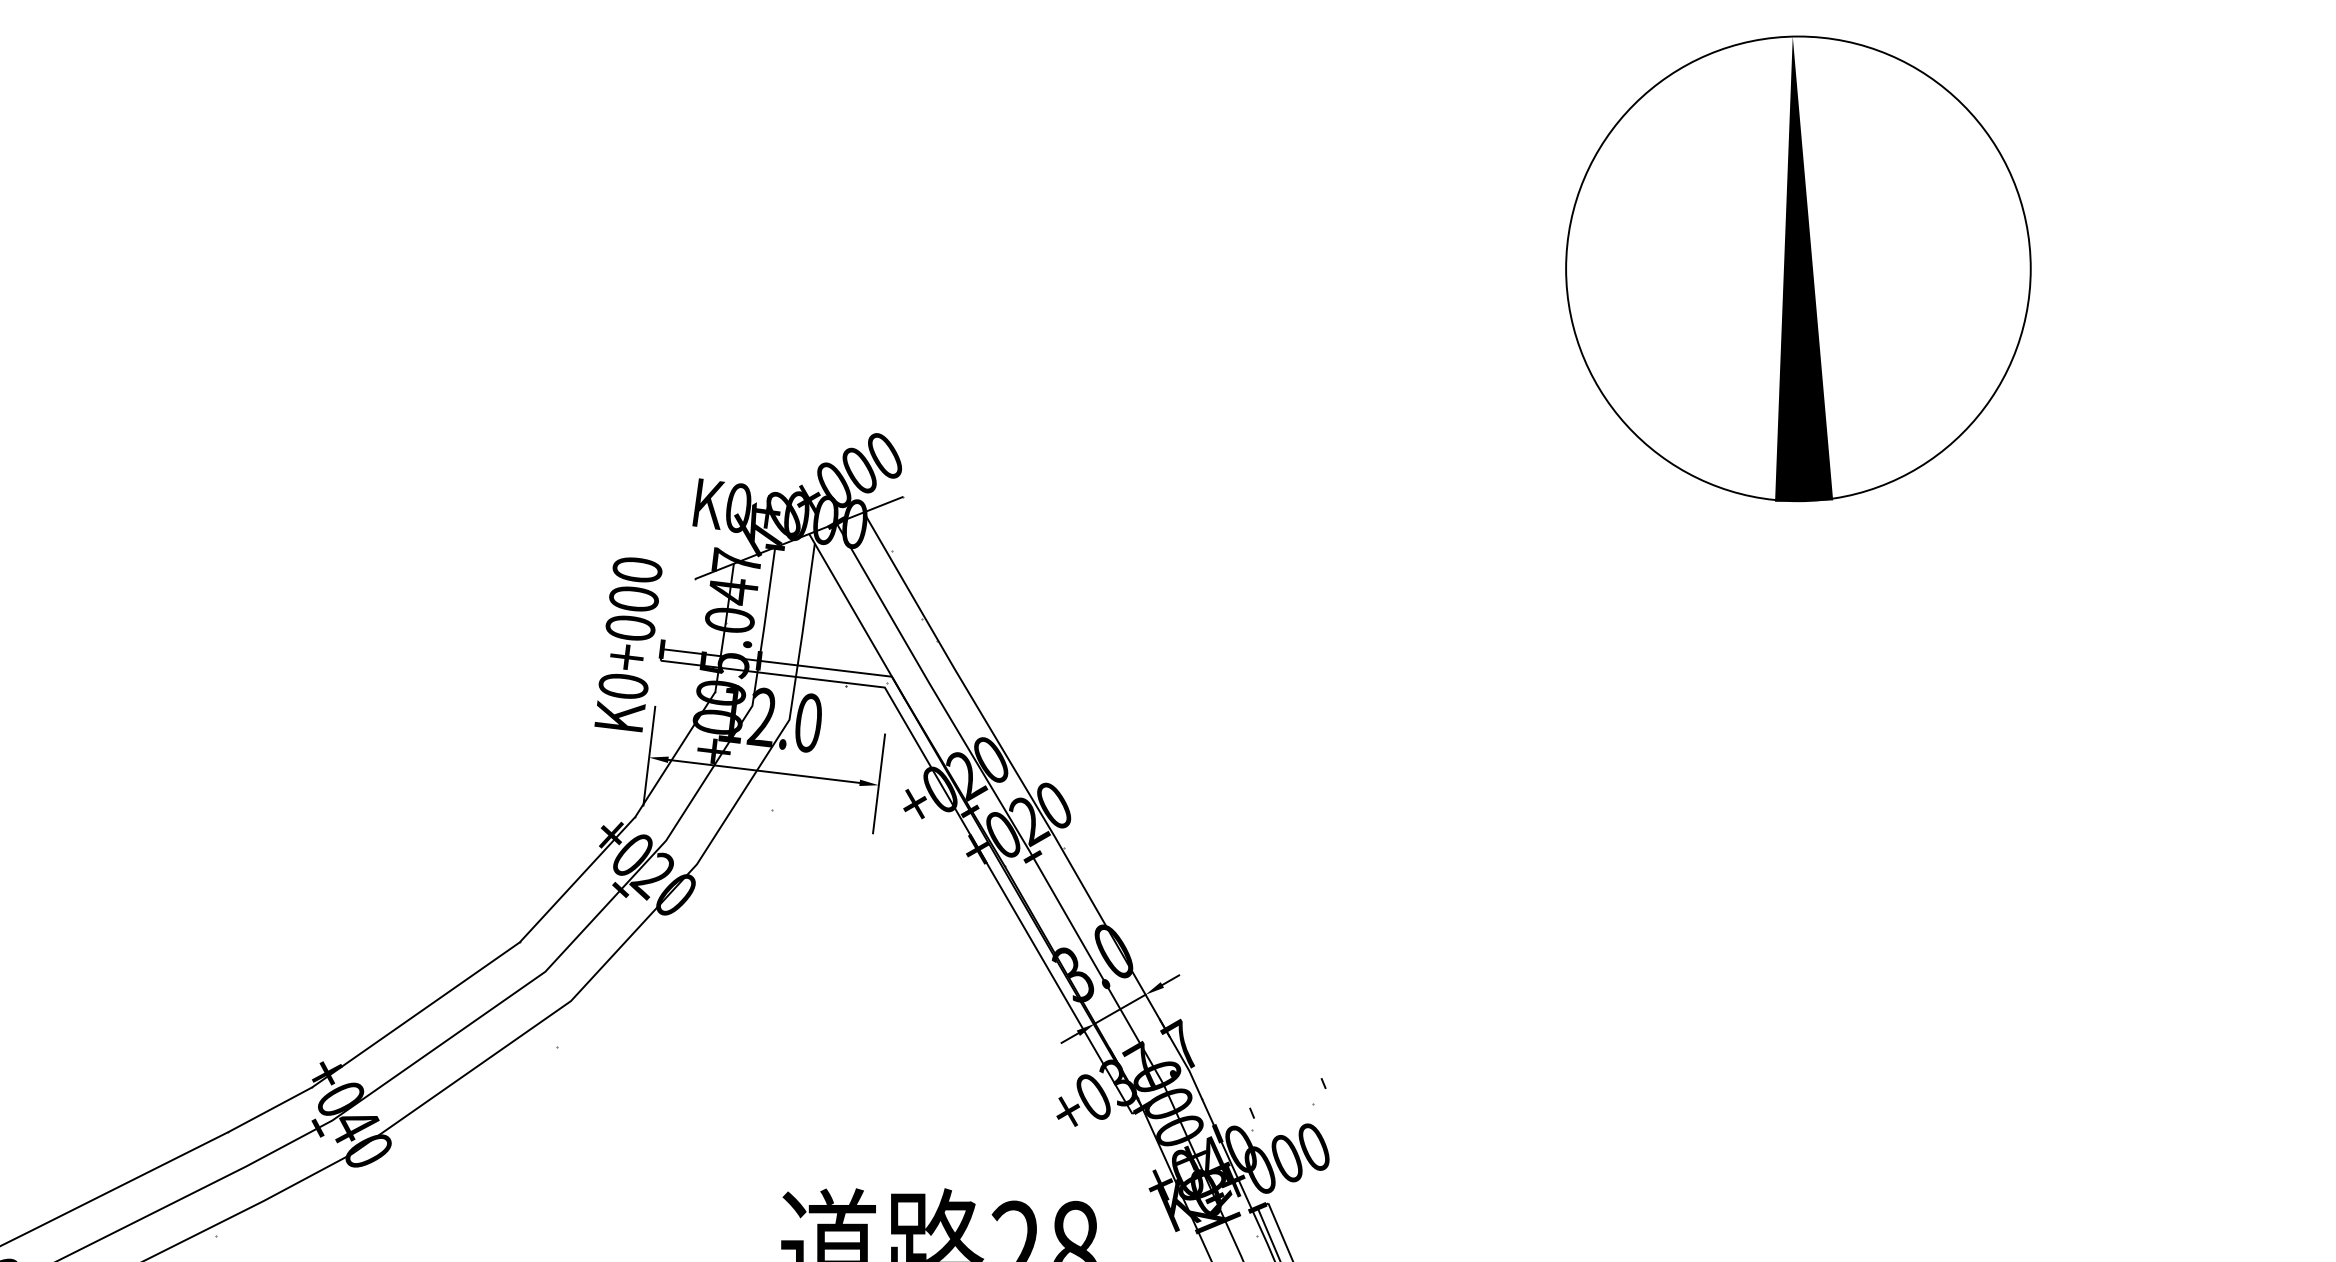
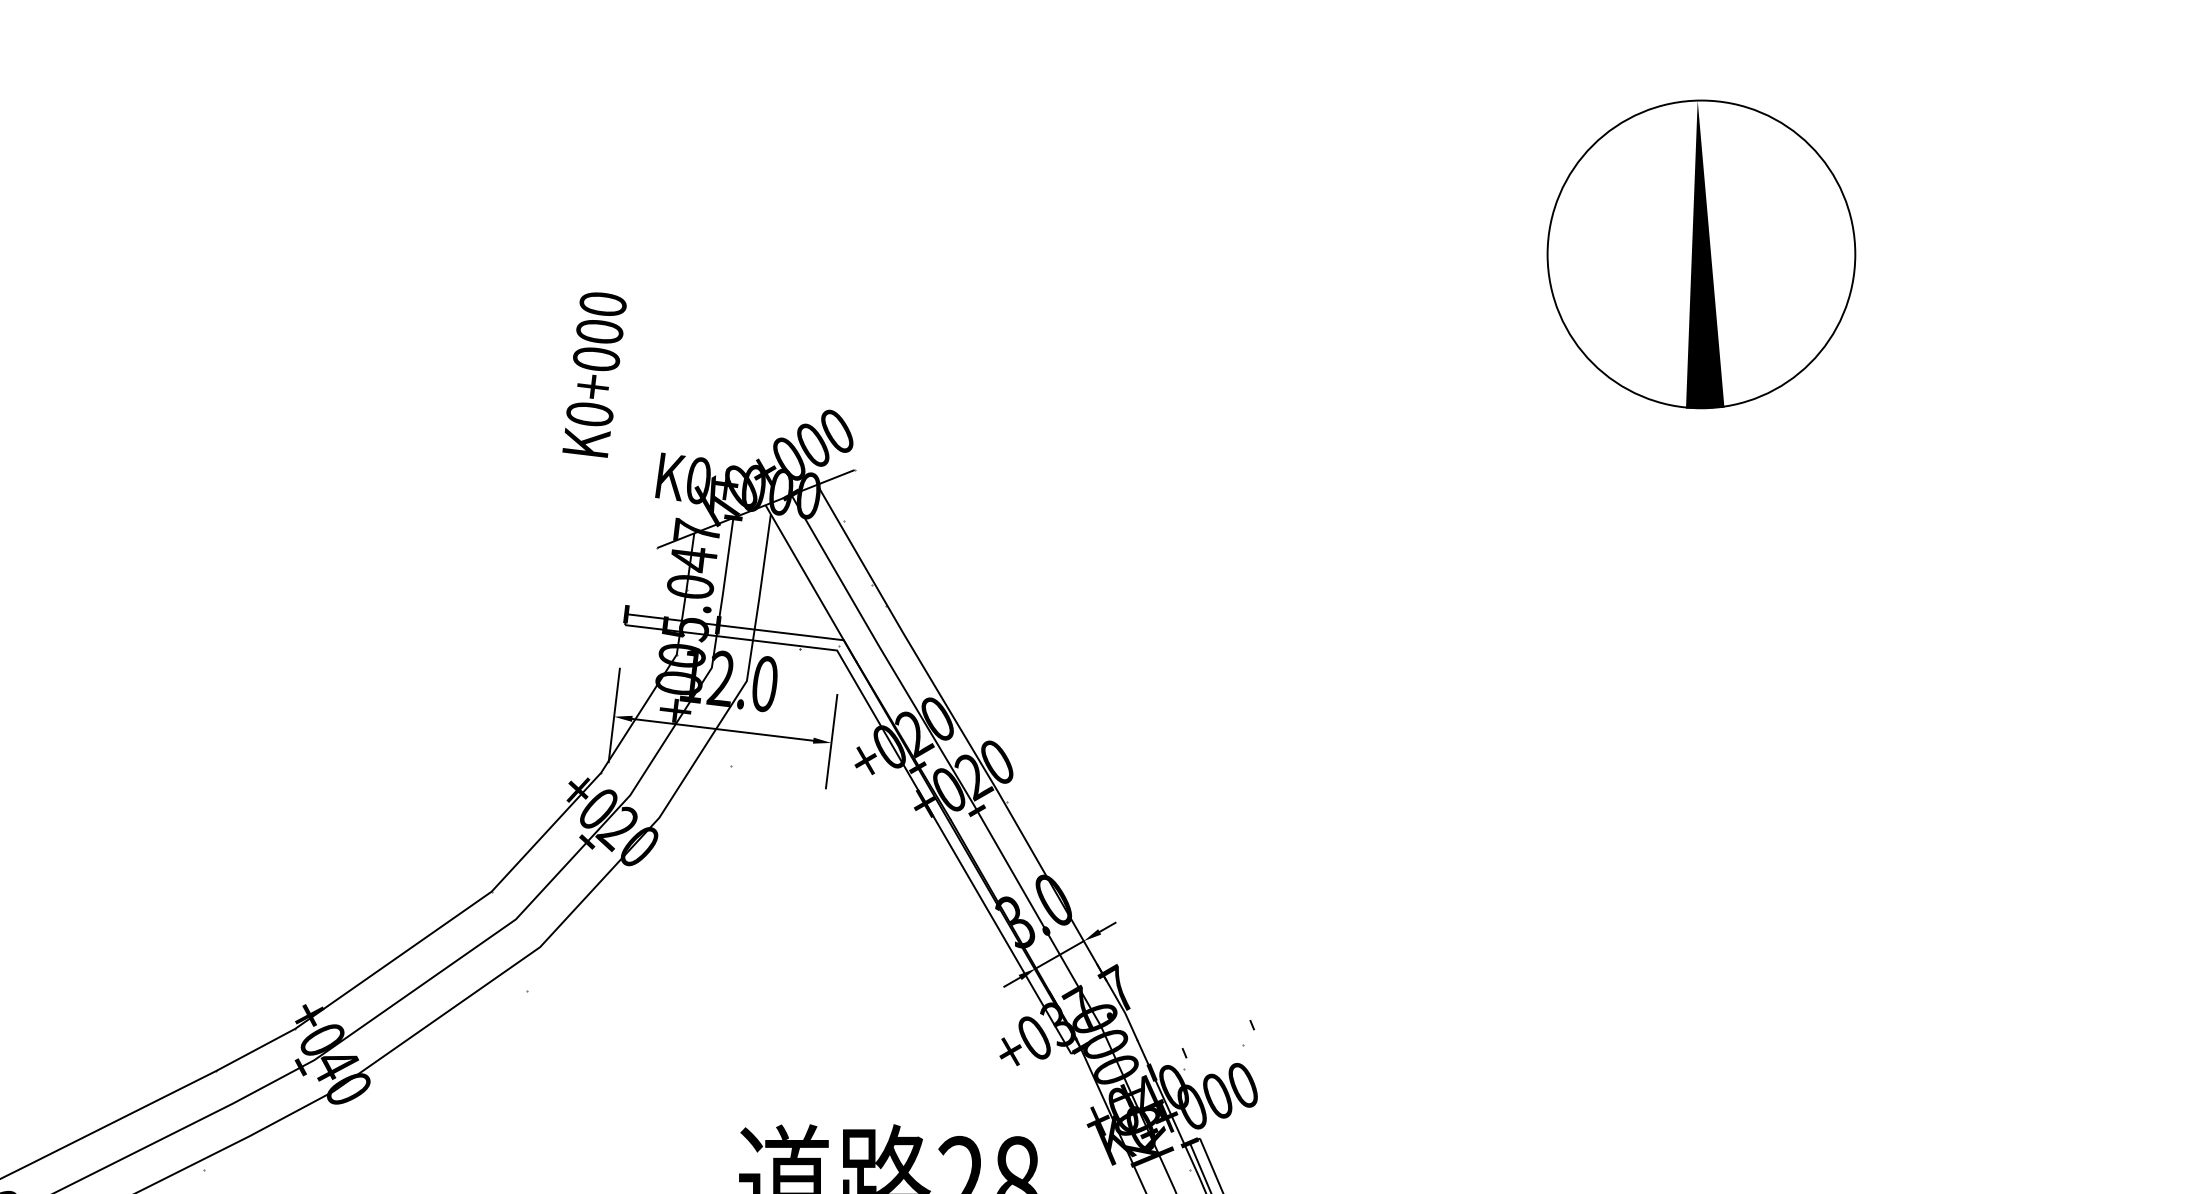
part: (1798, 268) -> (1701, 254), size x0.7
text: (628, 644) -> (594, 374), moved

